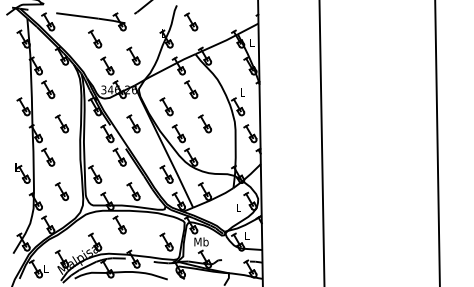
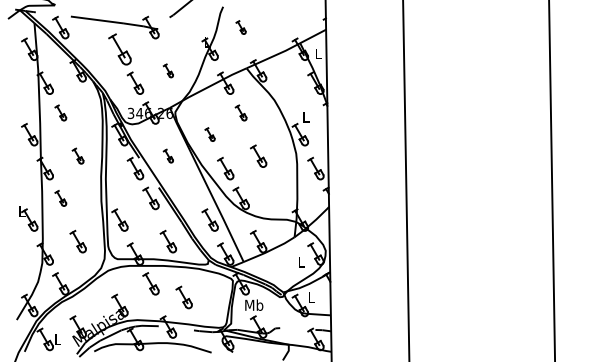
part: (190, 21) -> (240, 27), size x0.6
part: (94, 38) -> (119, 48), size x1.4
part: (133, 55) -> (168, 70), size x0.6
part: (47, 89) -> (60, 112), size x0.7
part: (190, 89) -> (240, 112), size x0.7
part: (166, 106) -> (209, 134), size x0.6
part: (61, 123) -> (77, 155), size x0.7
part: (133, 123) -> (168, 155), size x0.6
part: (47, 157) -> (60, 198), size x0.7
part: (166, 242) -> (183, 297), moved

